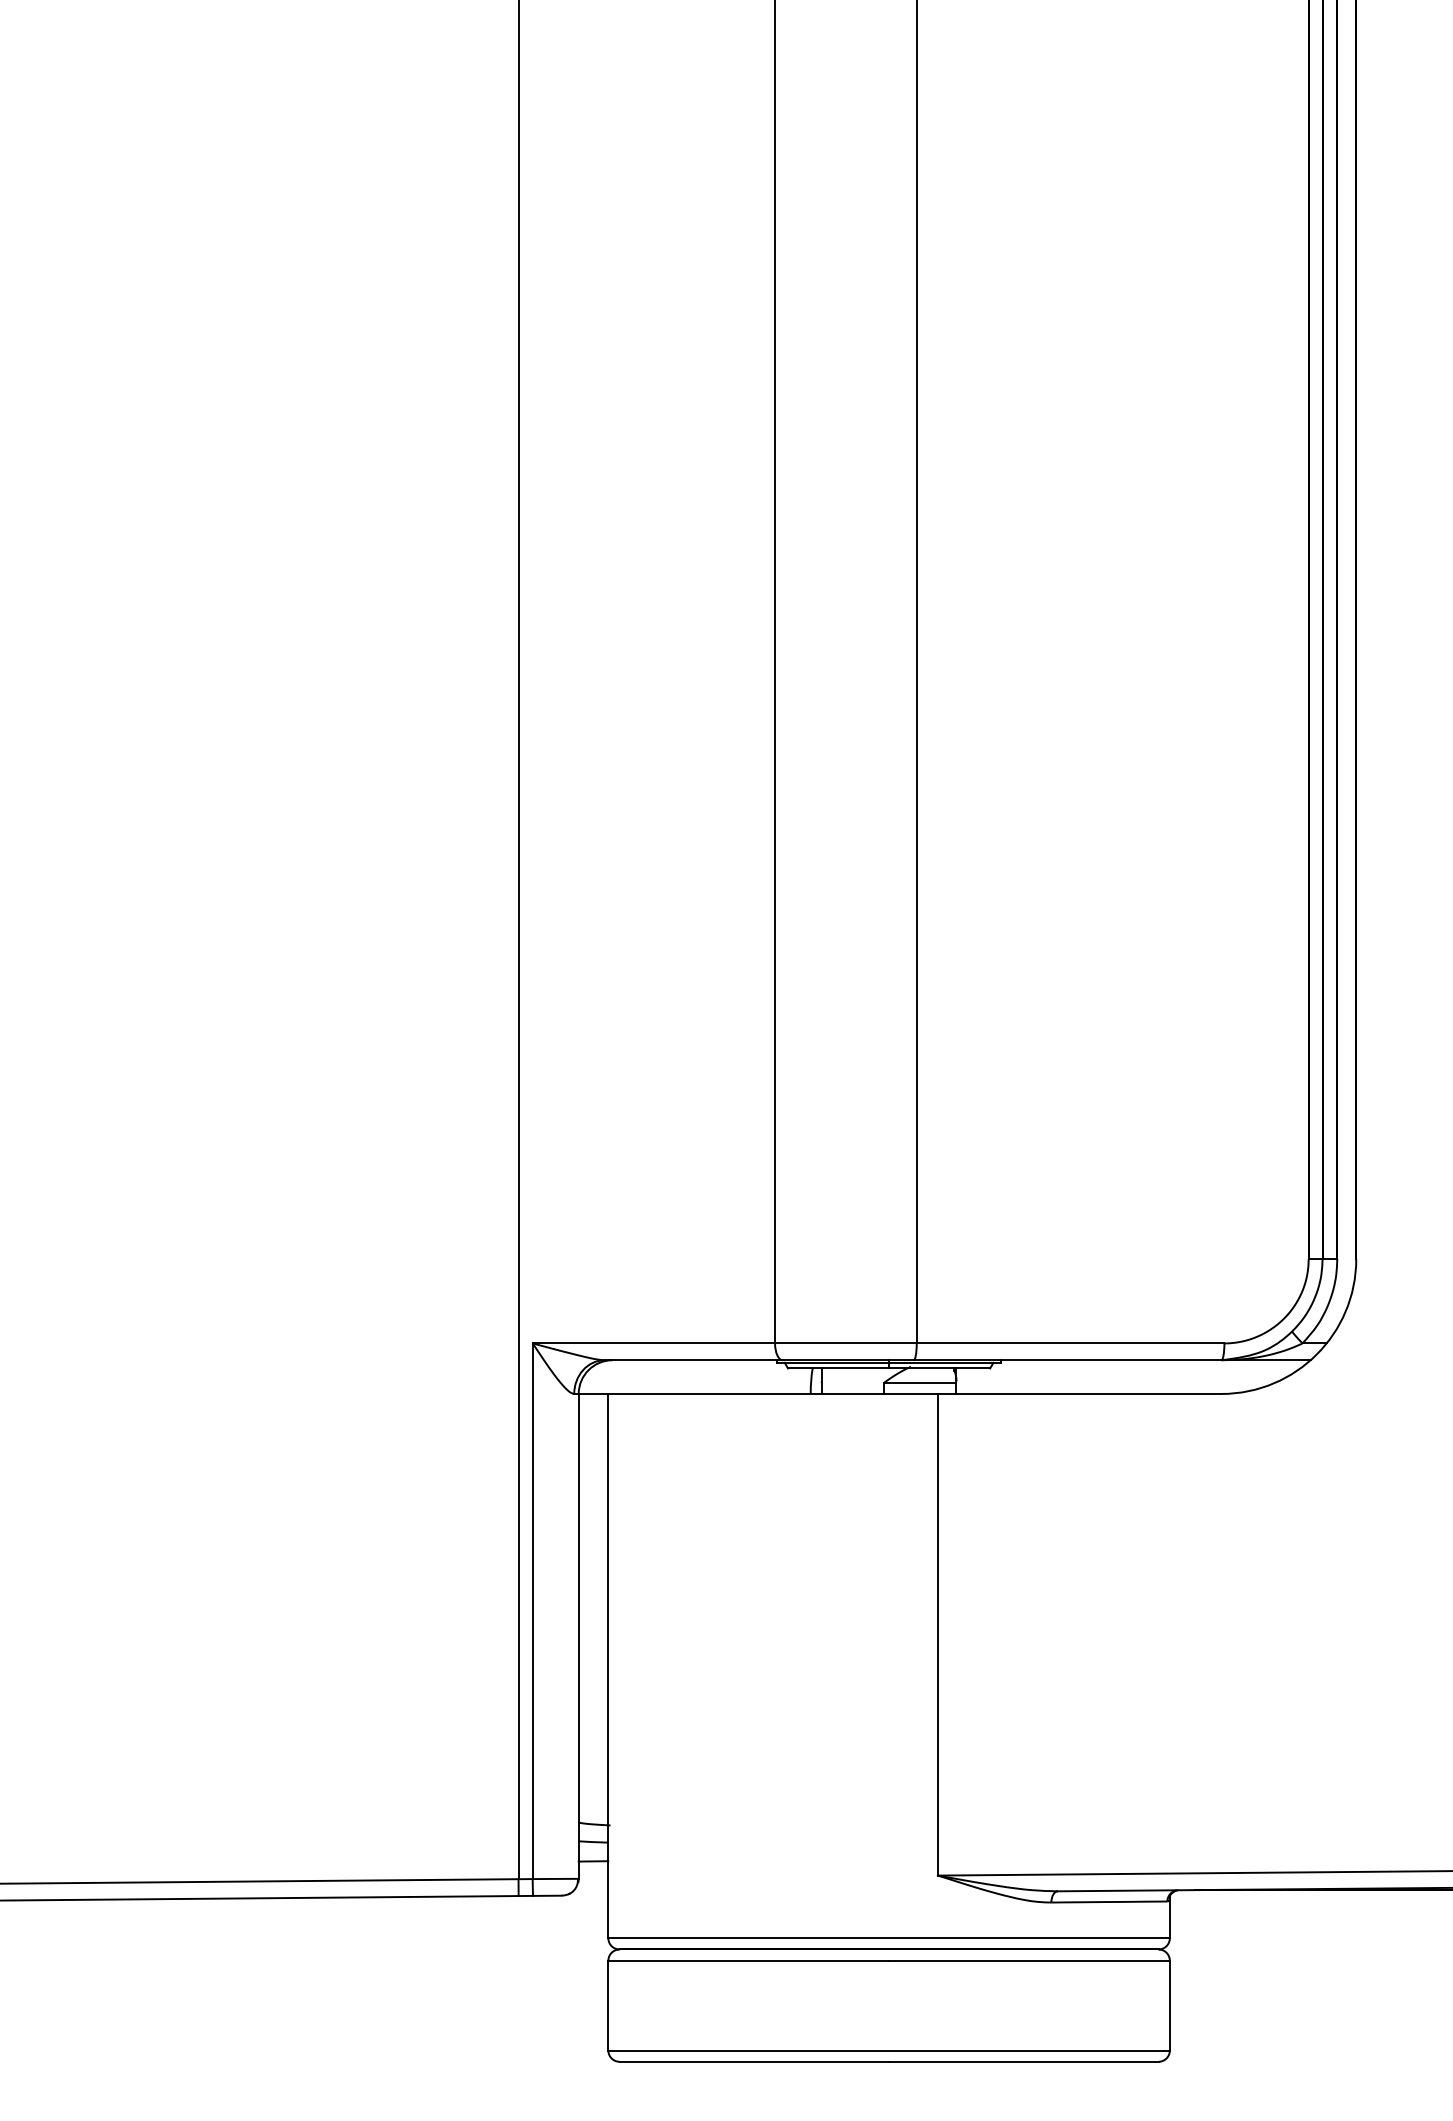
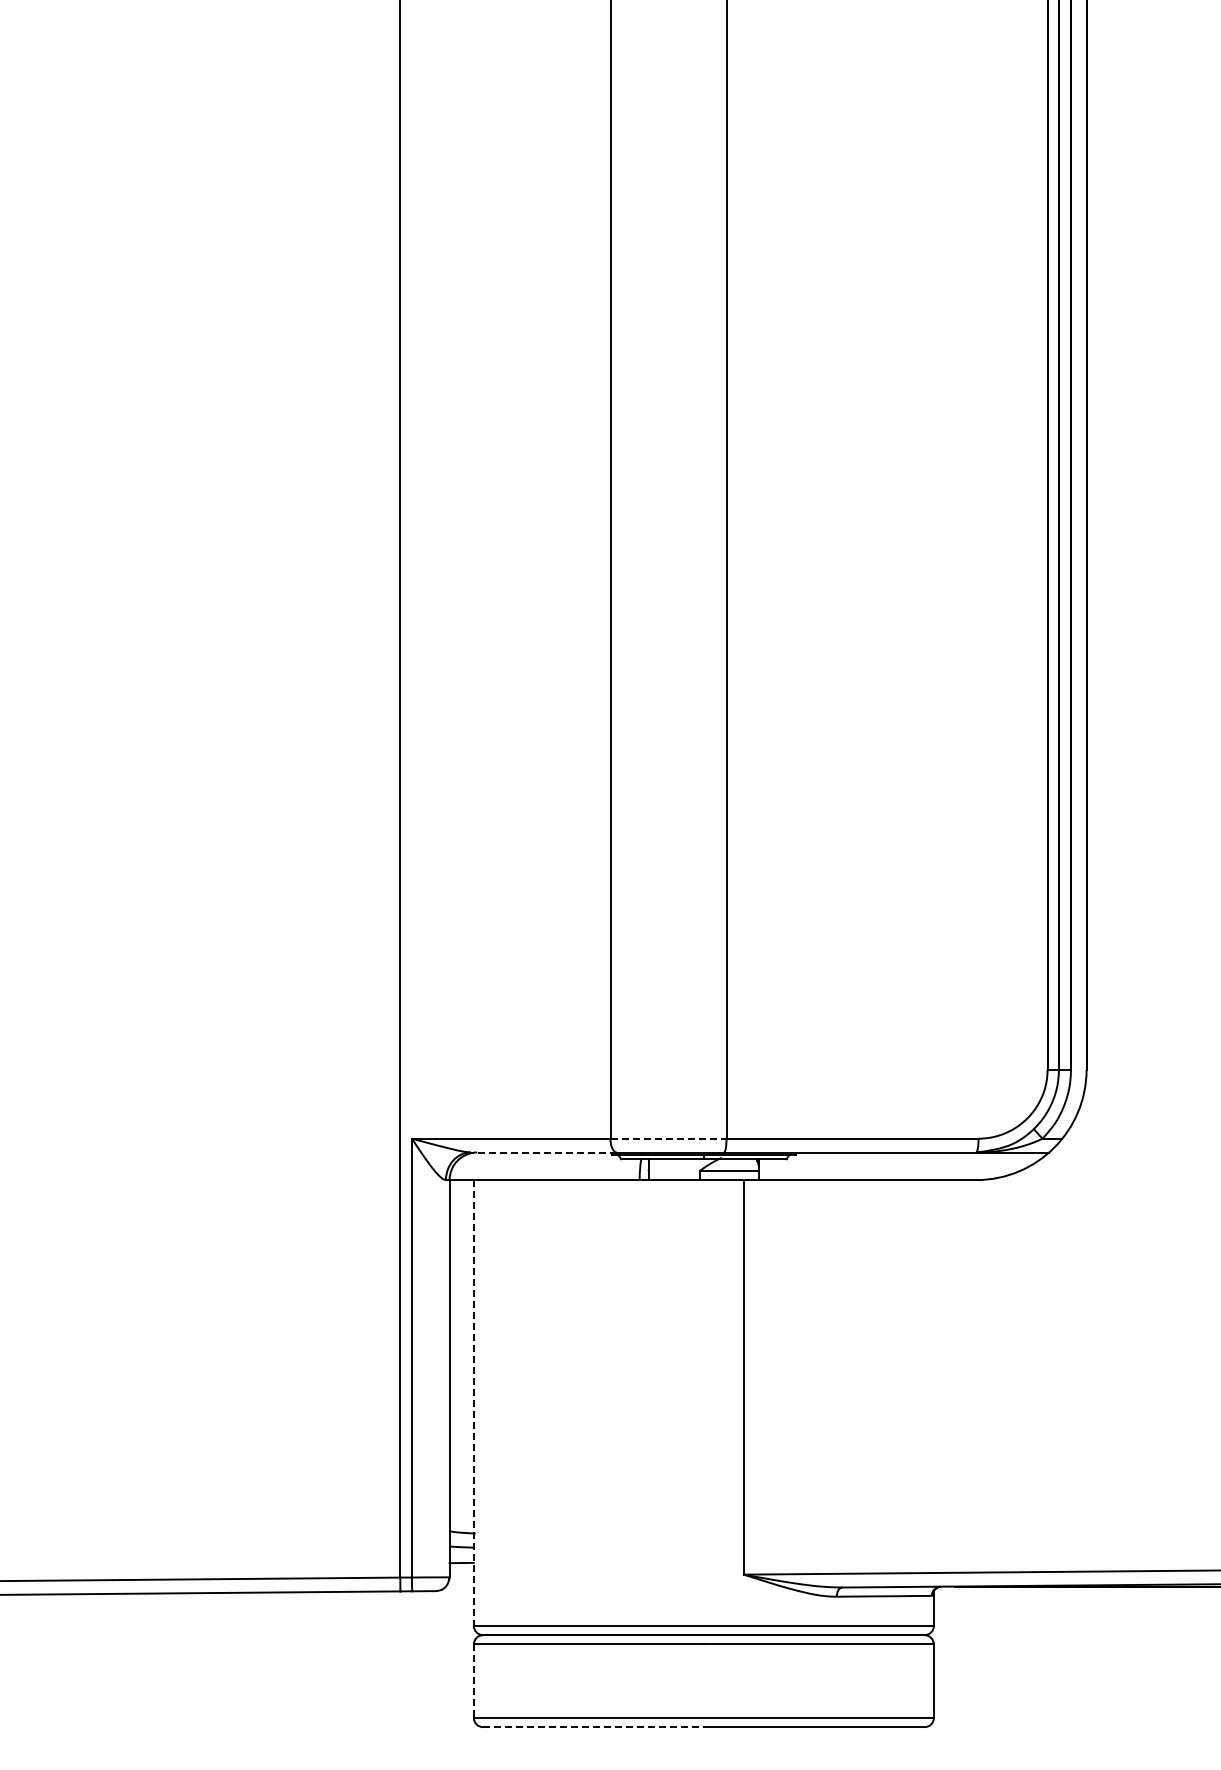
line: (847, 1343) -> (669, 1138), solid -> dashed
line: (693, 1360) -> (543, 1152), solid -> dashed
line: (607, 1666) -> (473, 1403), solid -> dashed
line: (607, 2006) -> (473, 1681), solid -> dashed
line: (754, 2062) -> (593, 1727), solid -> dashed

